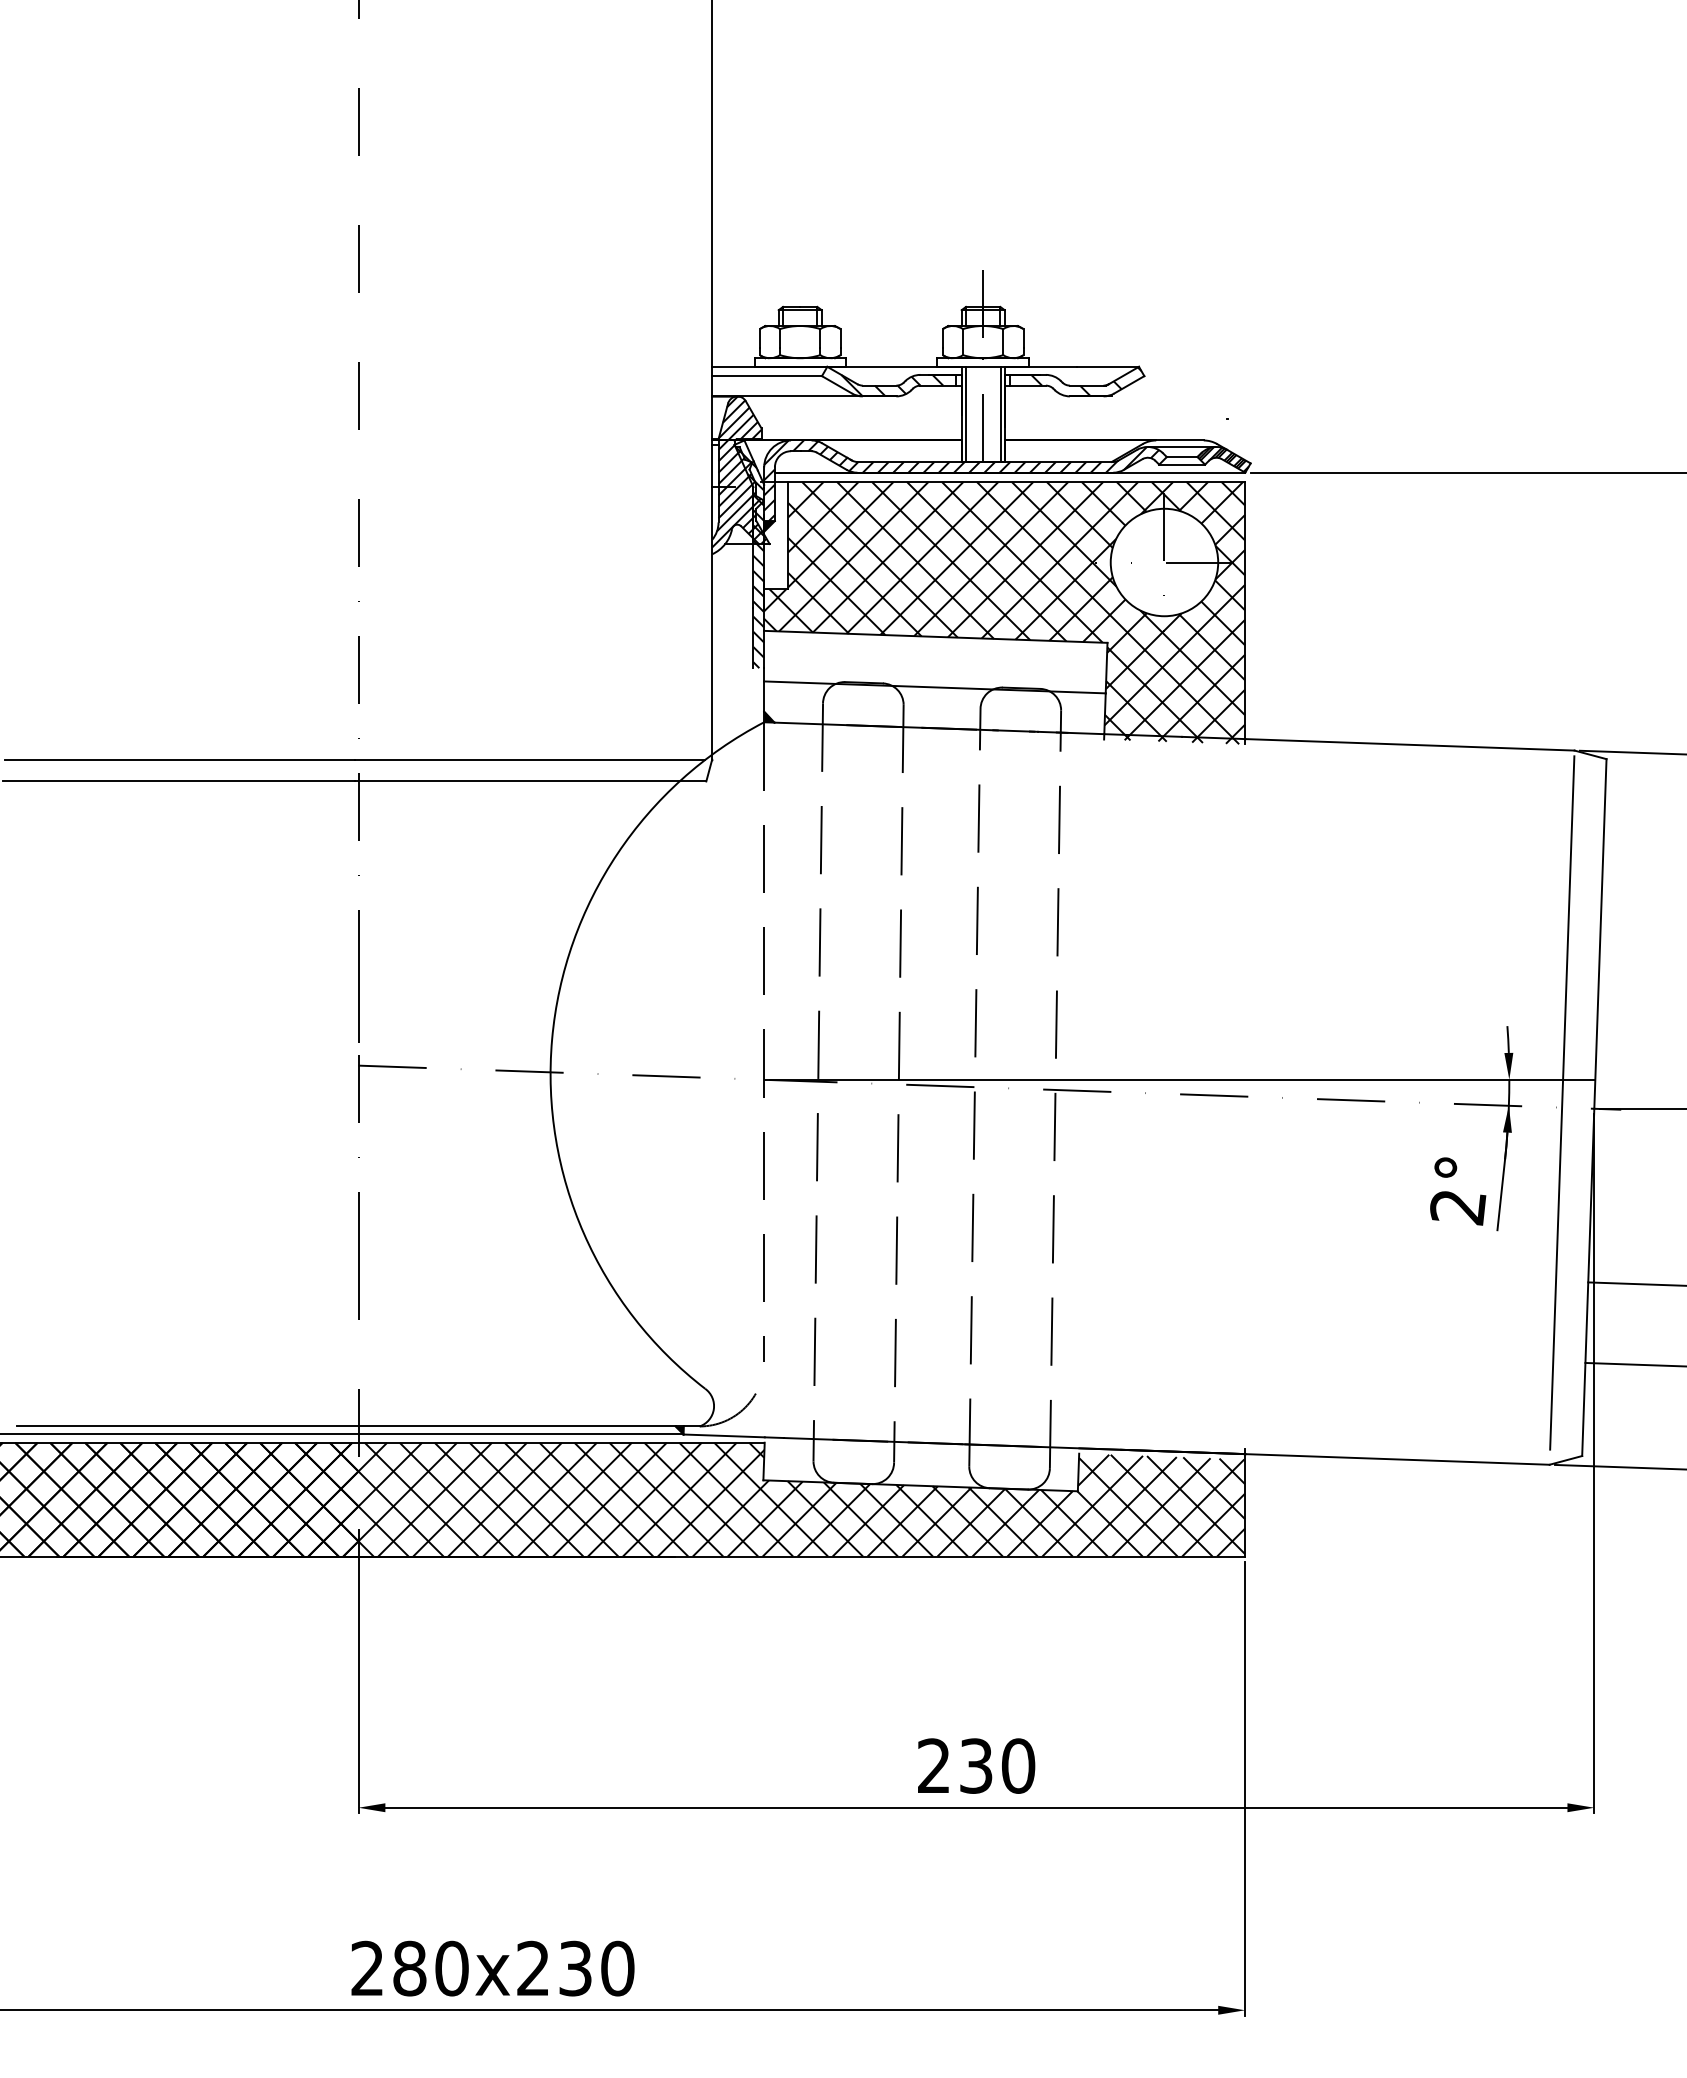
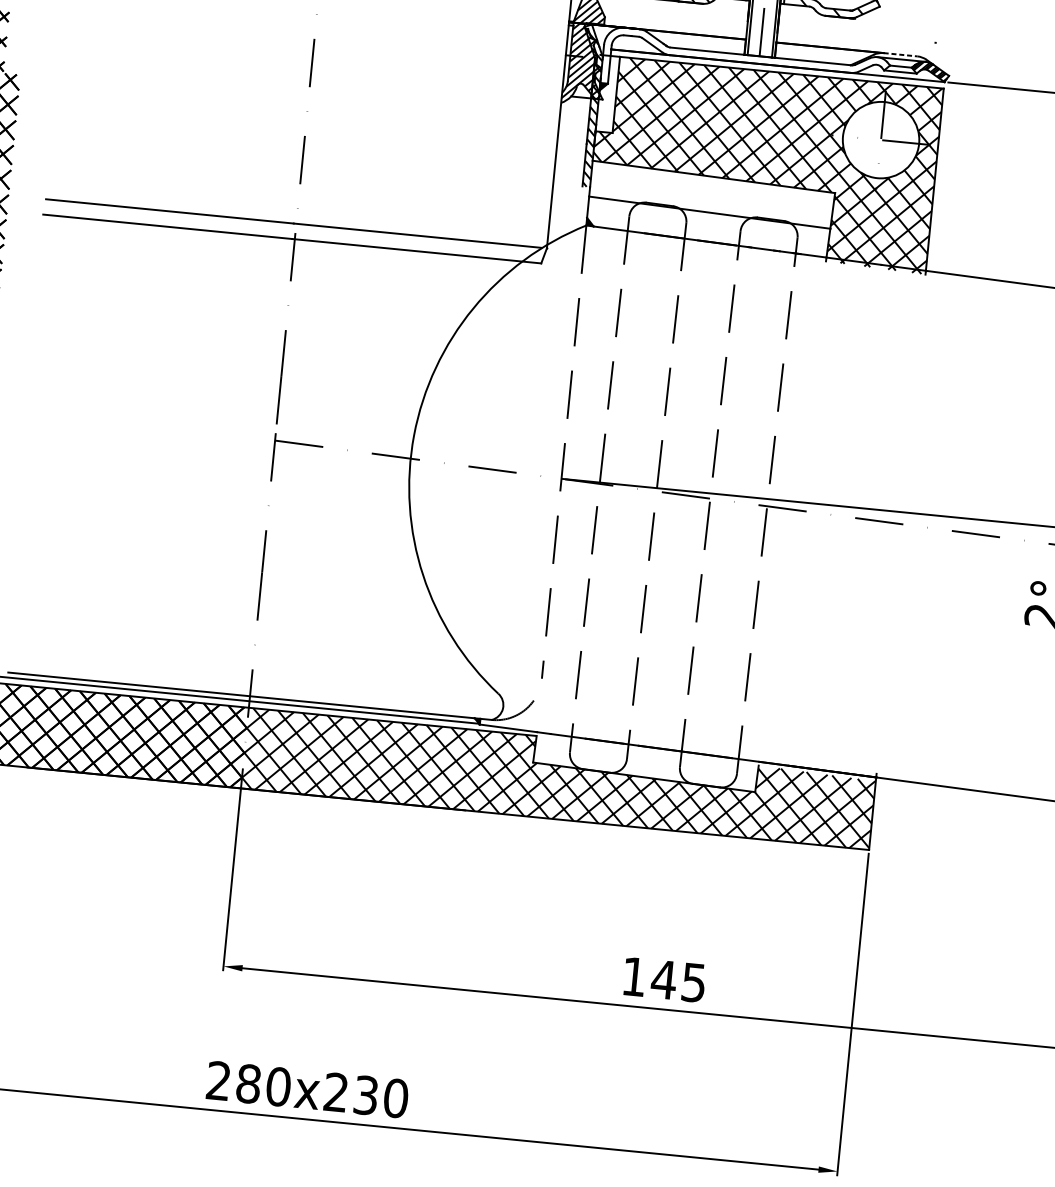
line: (1179, 440) -> (900, 54), solid -> dashed
hatch: (961, 480) -> (742, 67), removed
text: (976, 1765) -> (664, 979), 230 -> 145

